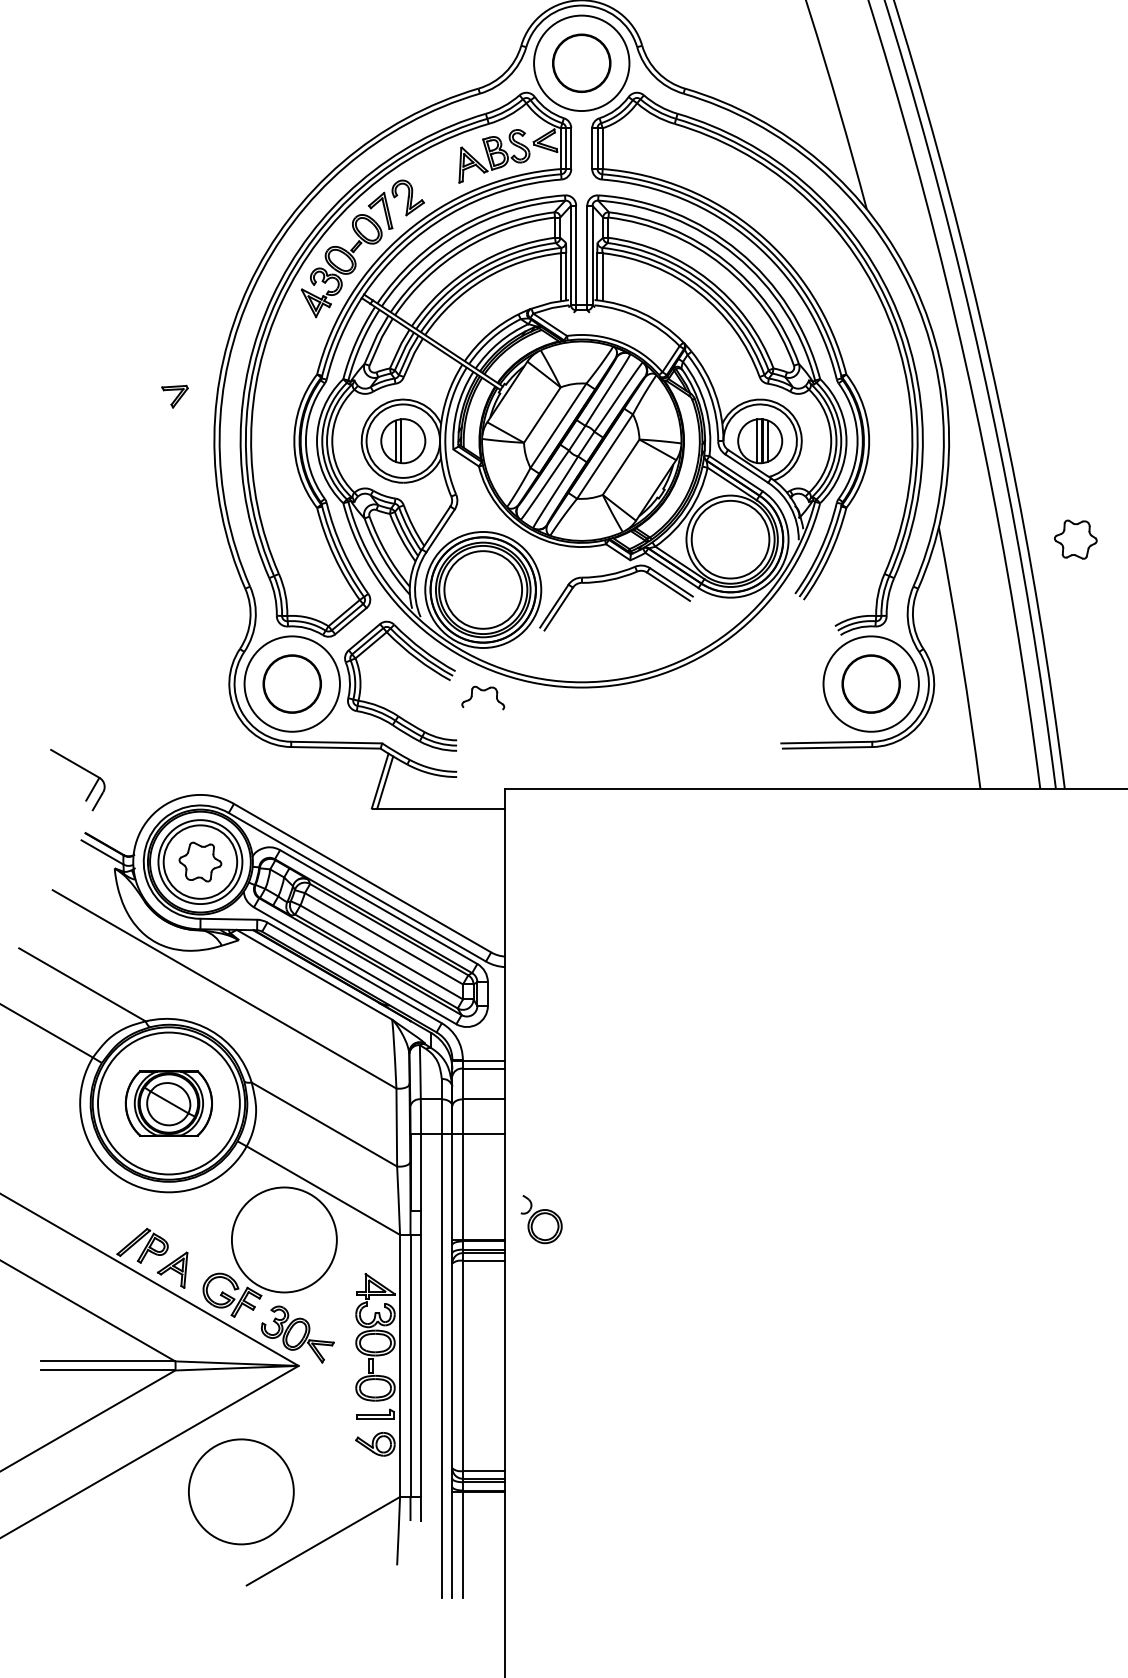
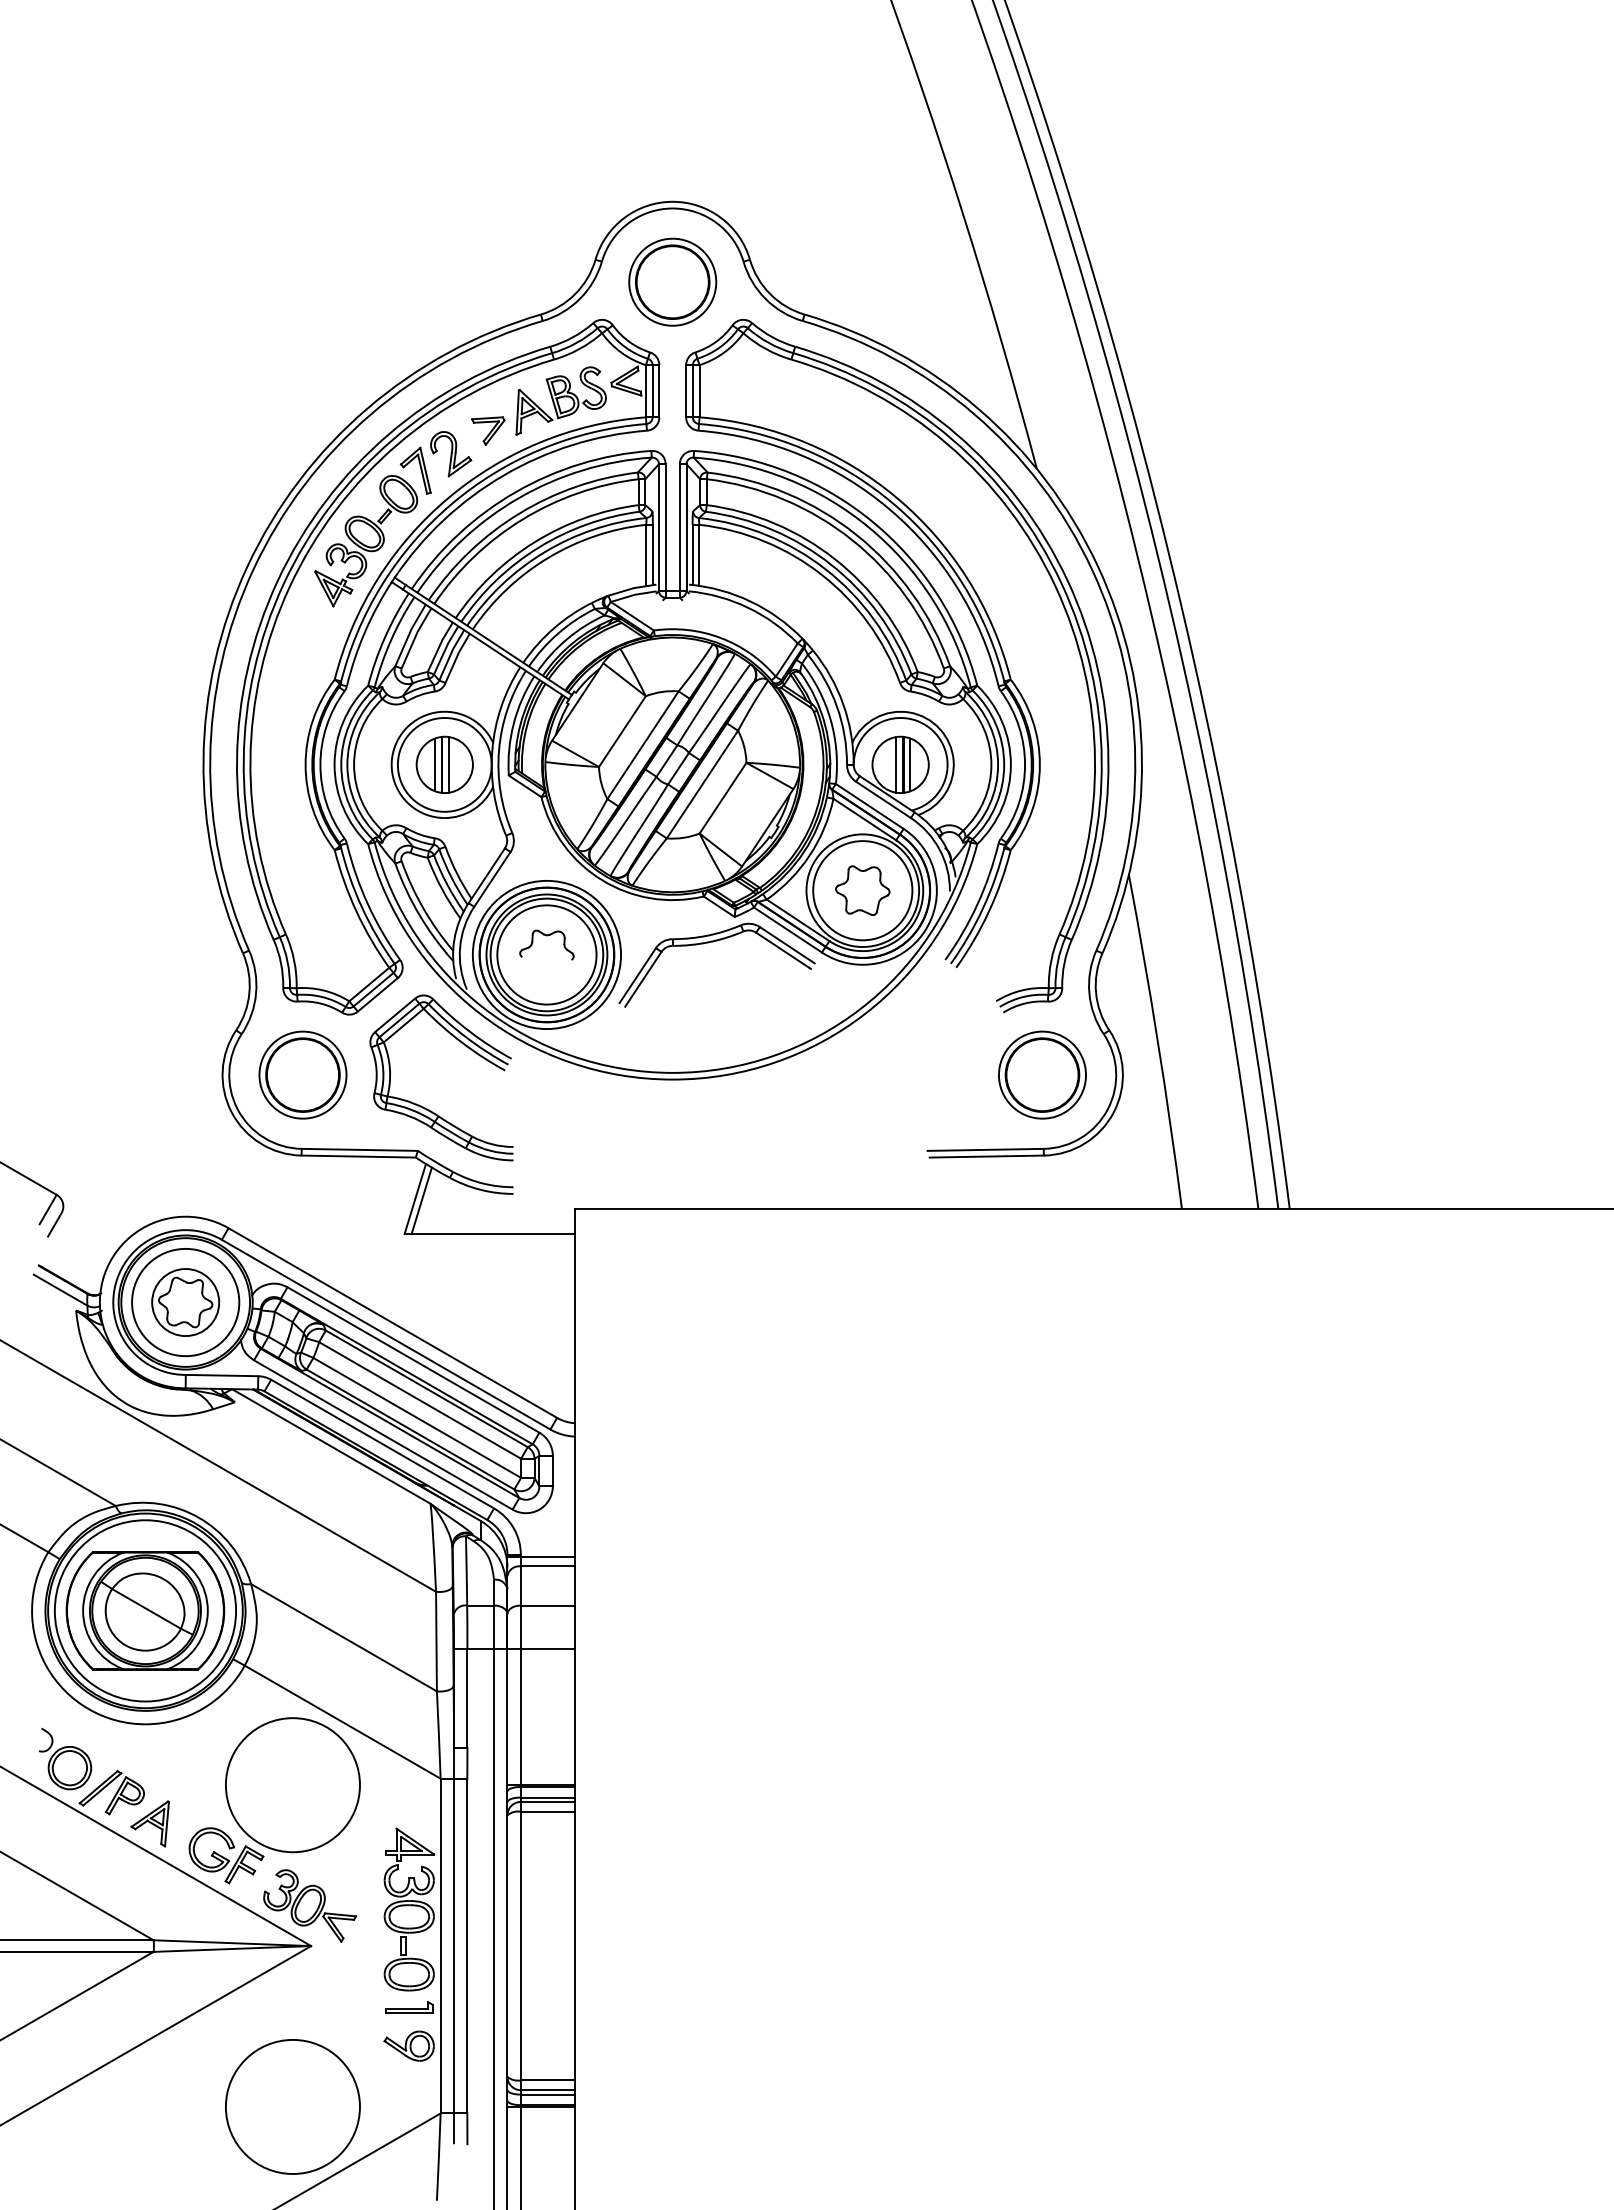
circle: (581, 62) -> (672, 281), size x0.71
part: (175, 396) -> (488, 430), moved
line: (406, 440) -> (449, 764), added
part: (1075, 539) -> (862, 890), moved
circle: (291, 683) -> (302, 1074), size x0.71
circle: (871, 683) -> (1042, 1074), size x0.71
part: (482, 691) -> (546, 936), moved
circle: (200, 862) -> (185, 1302), size x0.71
part: (168, 1103) -> (145, 1610), size x1.43
part: (541, 1219) -> (65, 1759), moved
circle: (241, 1491) -> (292, 2106), moved

